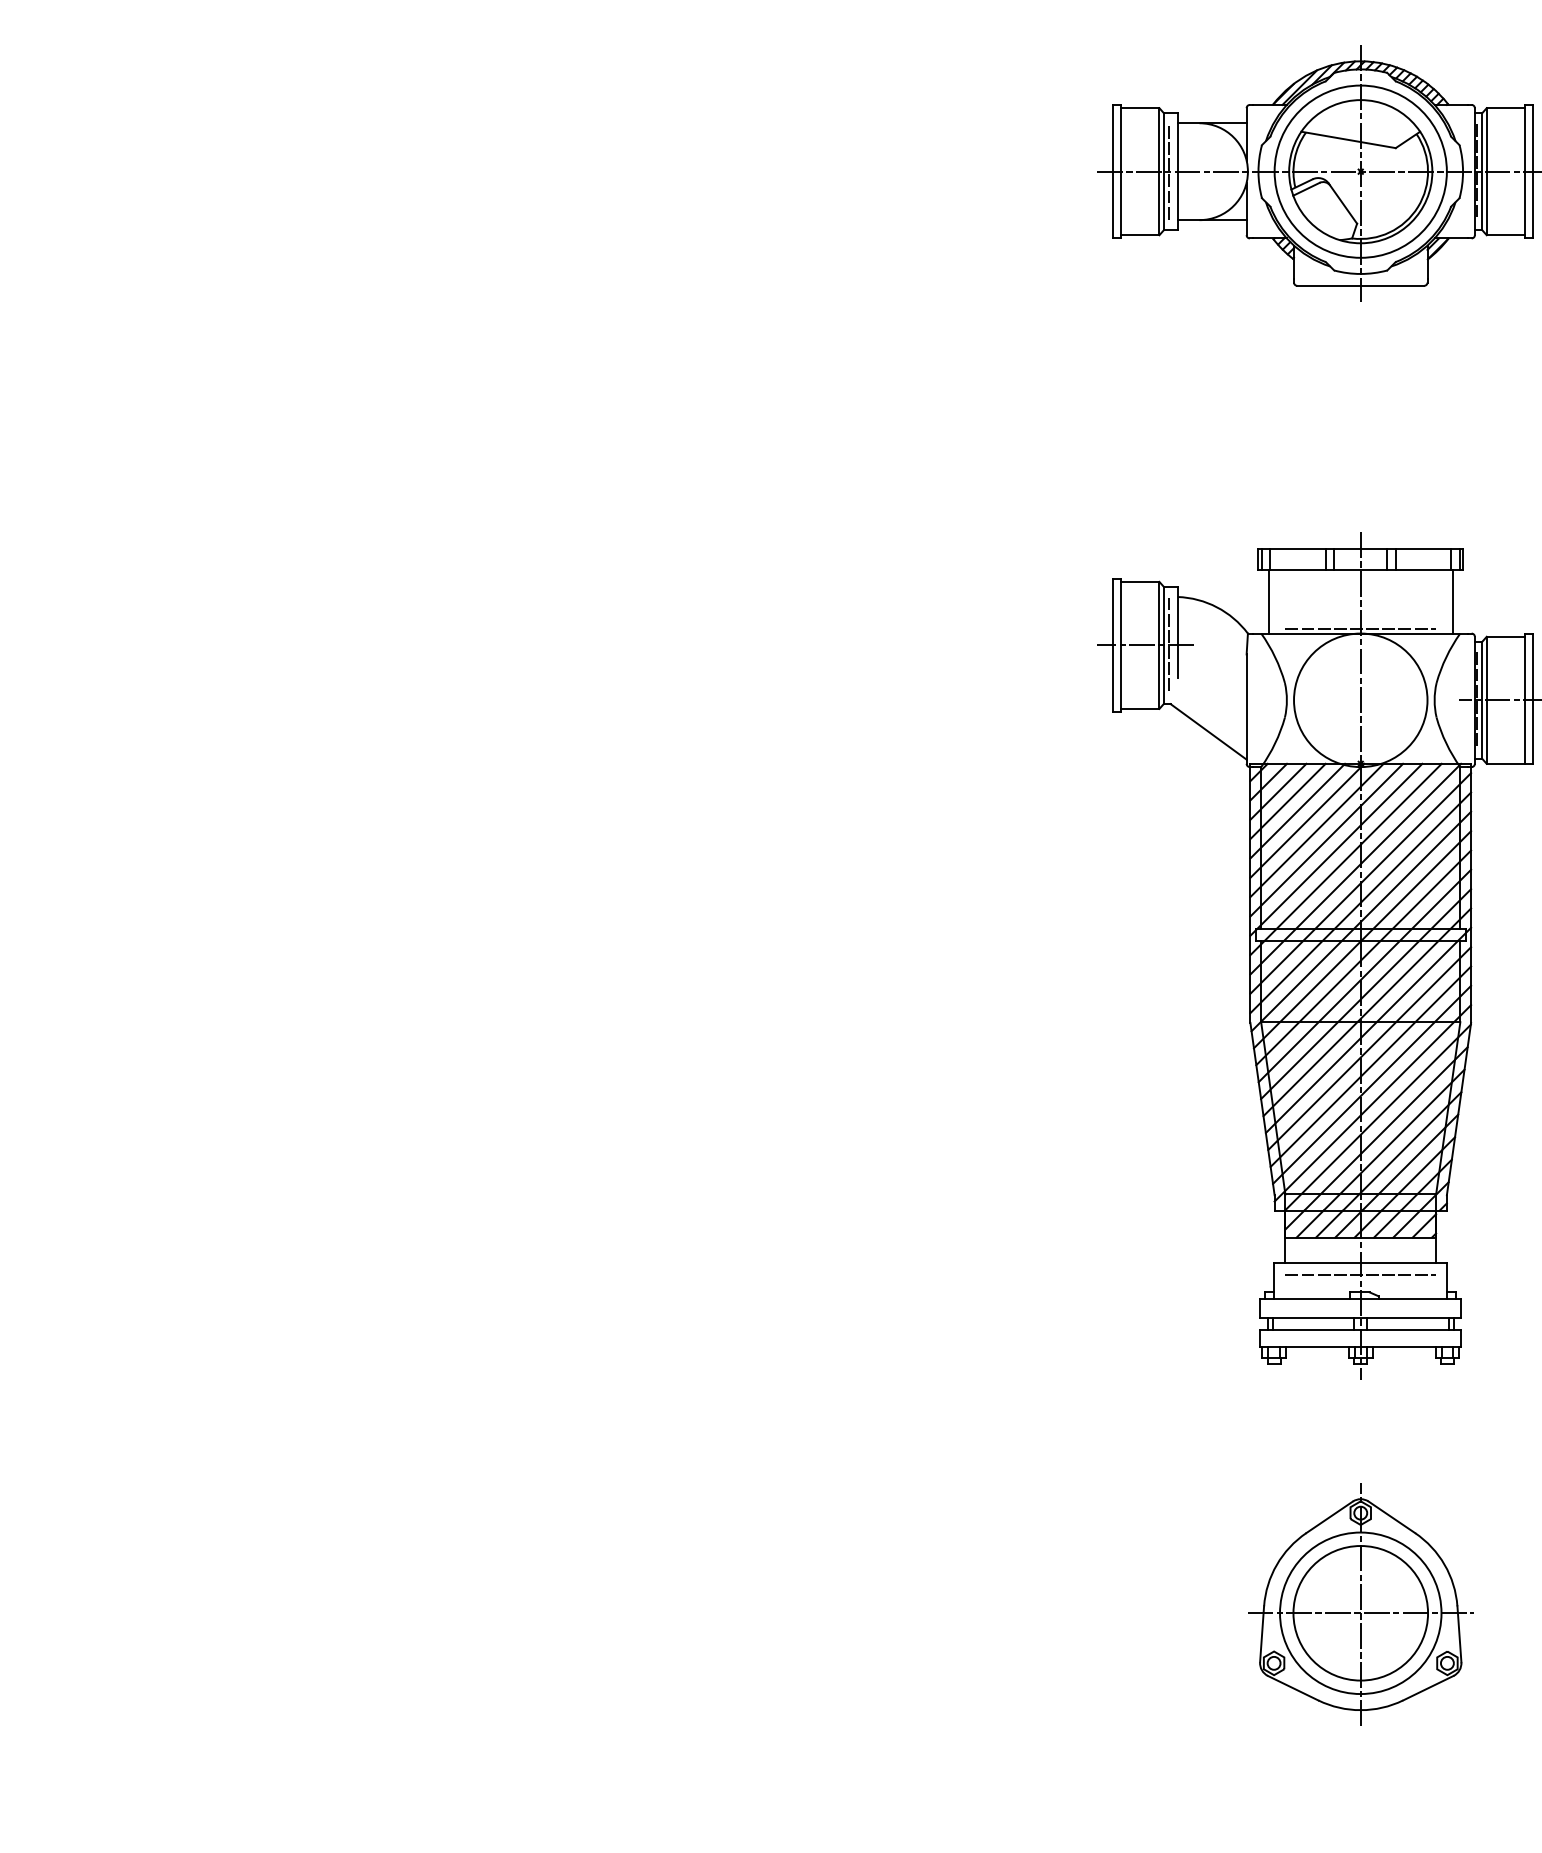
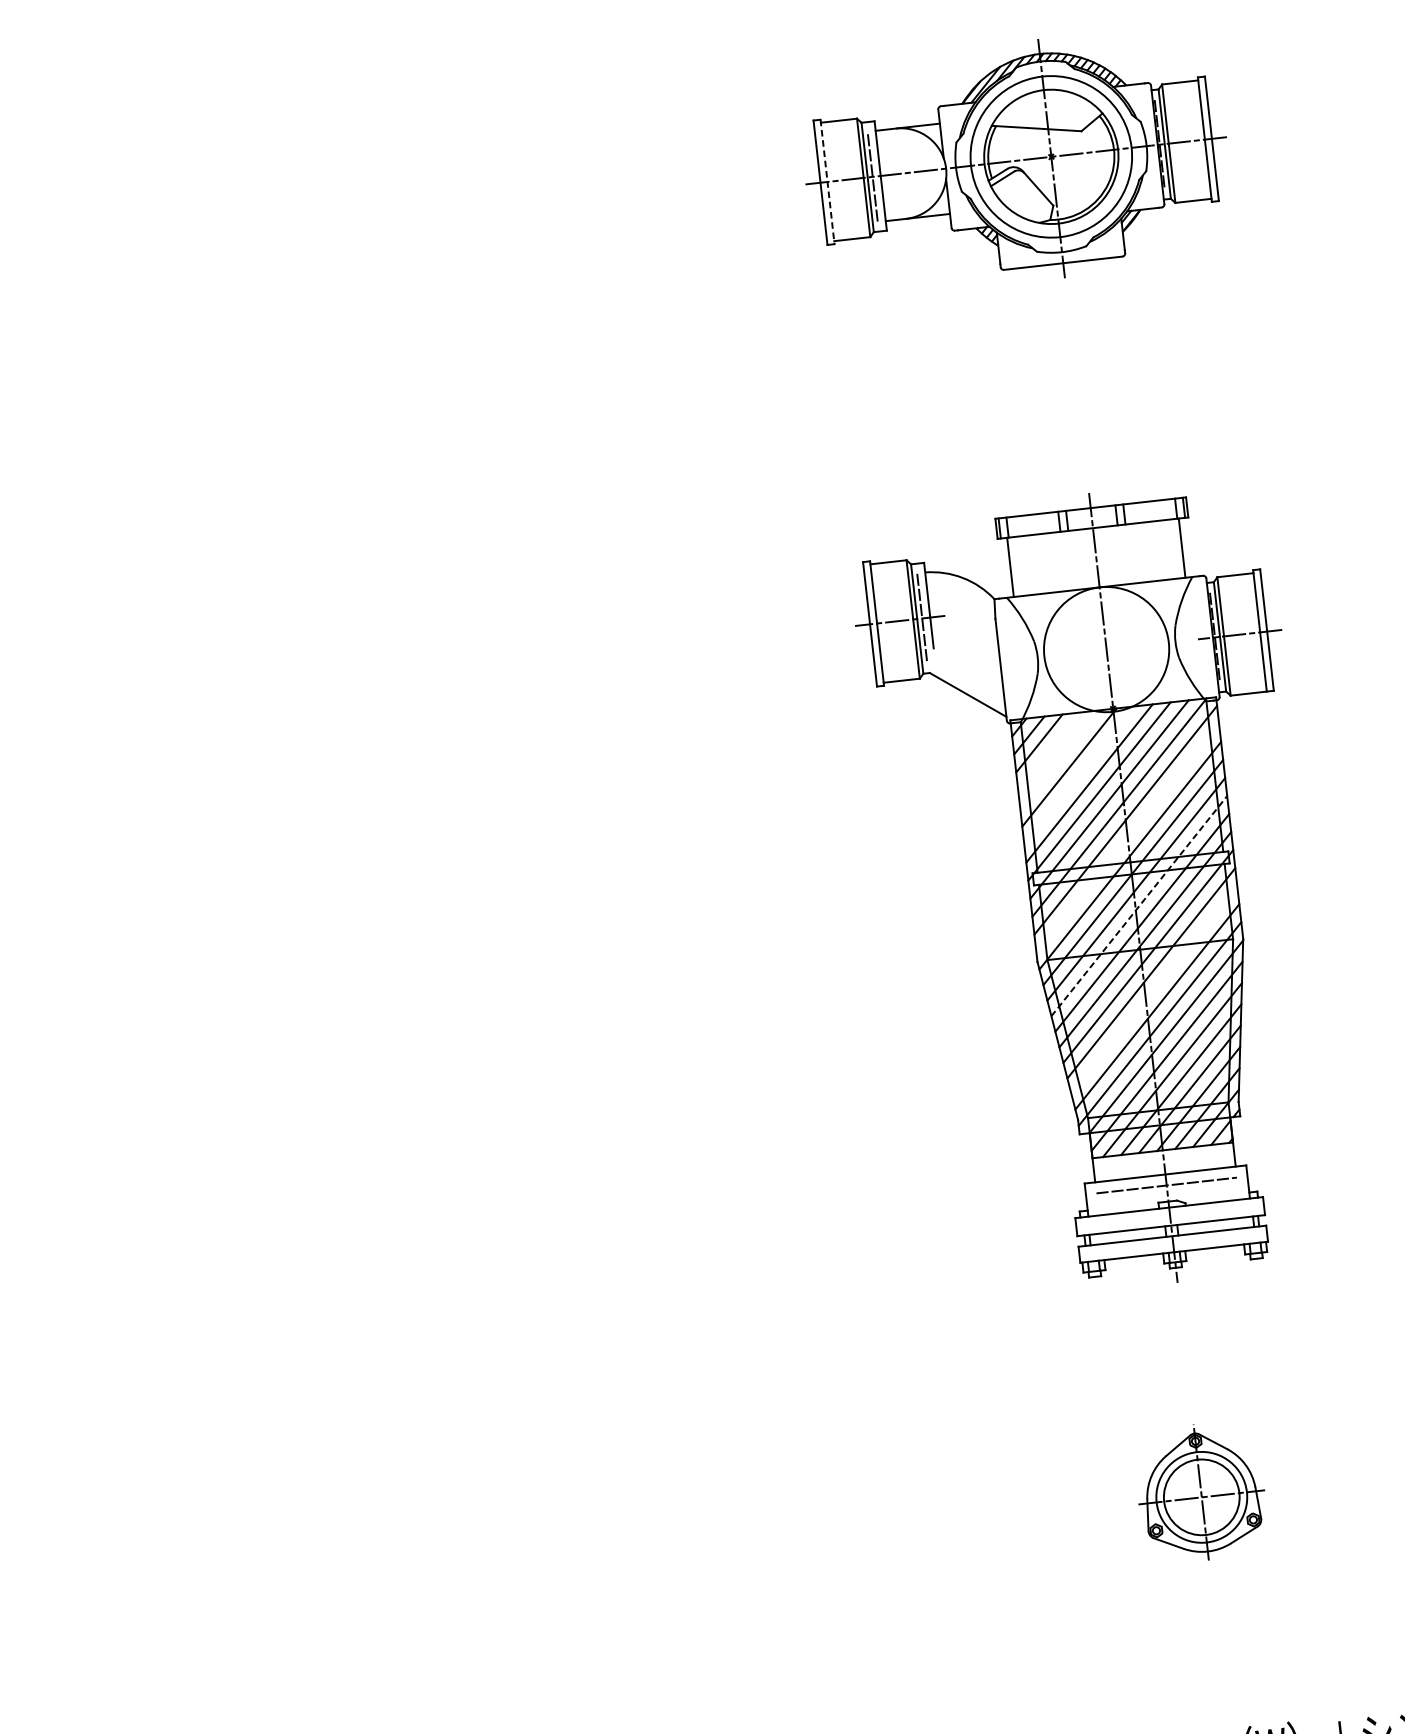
line: (1120, 171) -> (827, 181), solid -> dashed
line: (1360, 629) -> (1098, 583), removed
line: (1287, 801) -> (1048, 751), removed
line: (1297, 810) -> (1059, 758), removed
line: (1316, 830) -> (1078, 775), removed
line: (1360, 902) -> (1127, 838), removed
line: (1365, 975) -> (1139, 905), solid -> dashed
line: (1370, 1066) -> (1153, 989), removed
part: (1360, 1604) -> (1200, 1492), size x0.6

